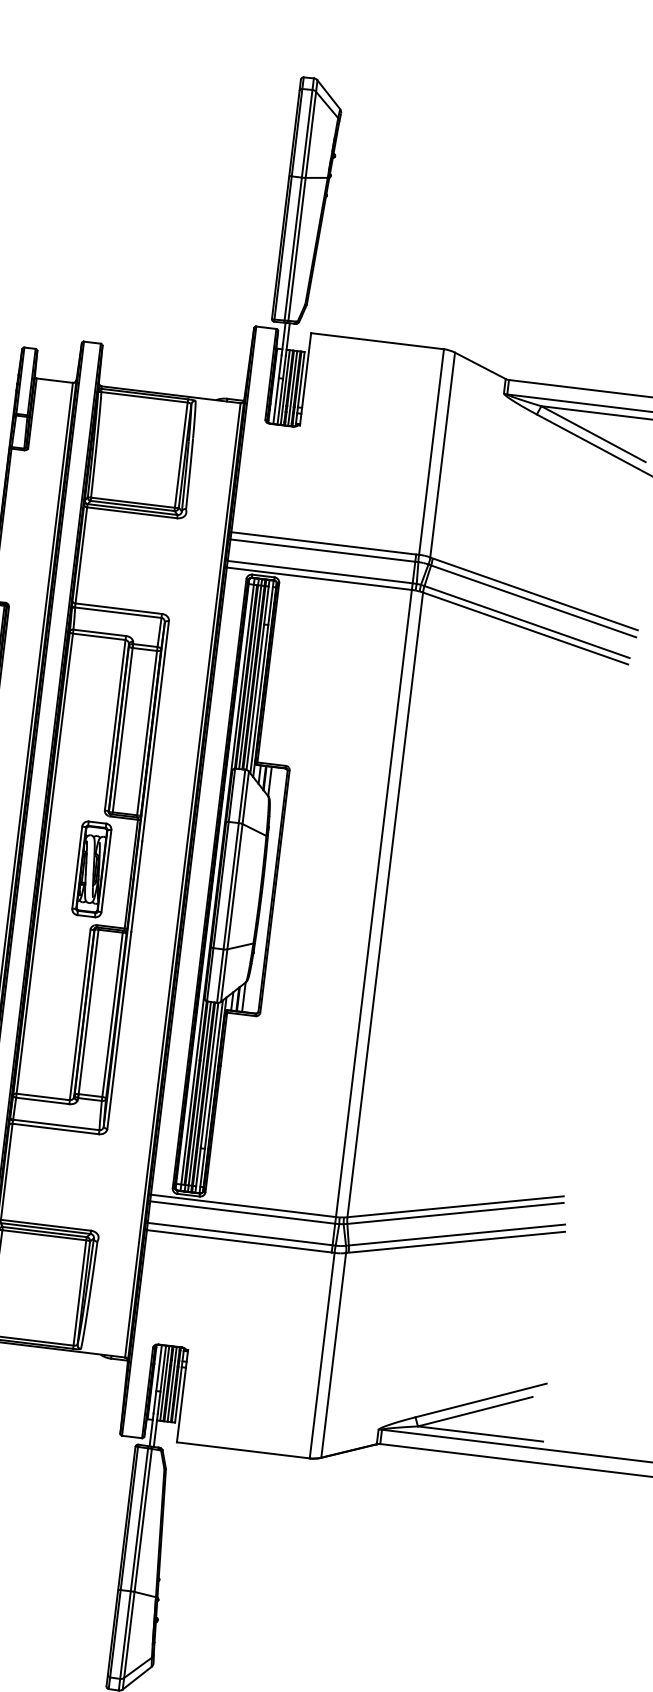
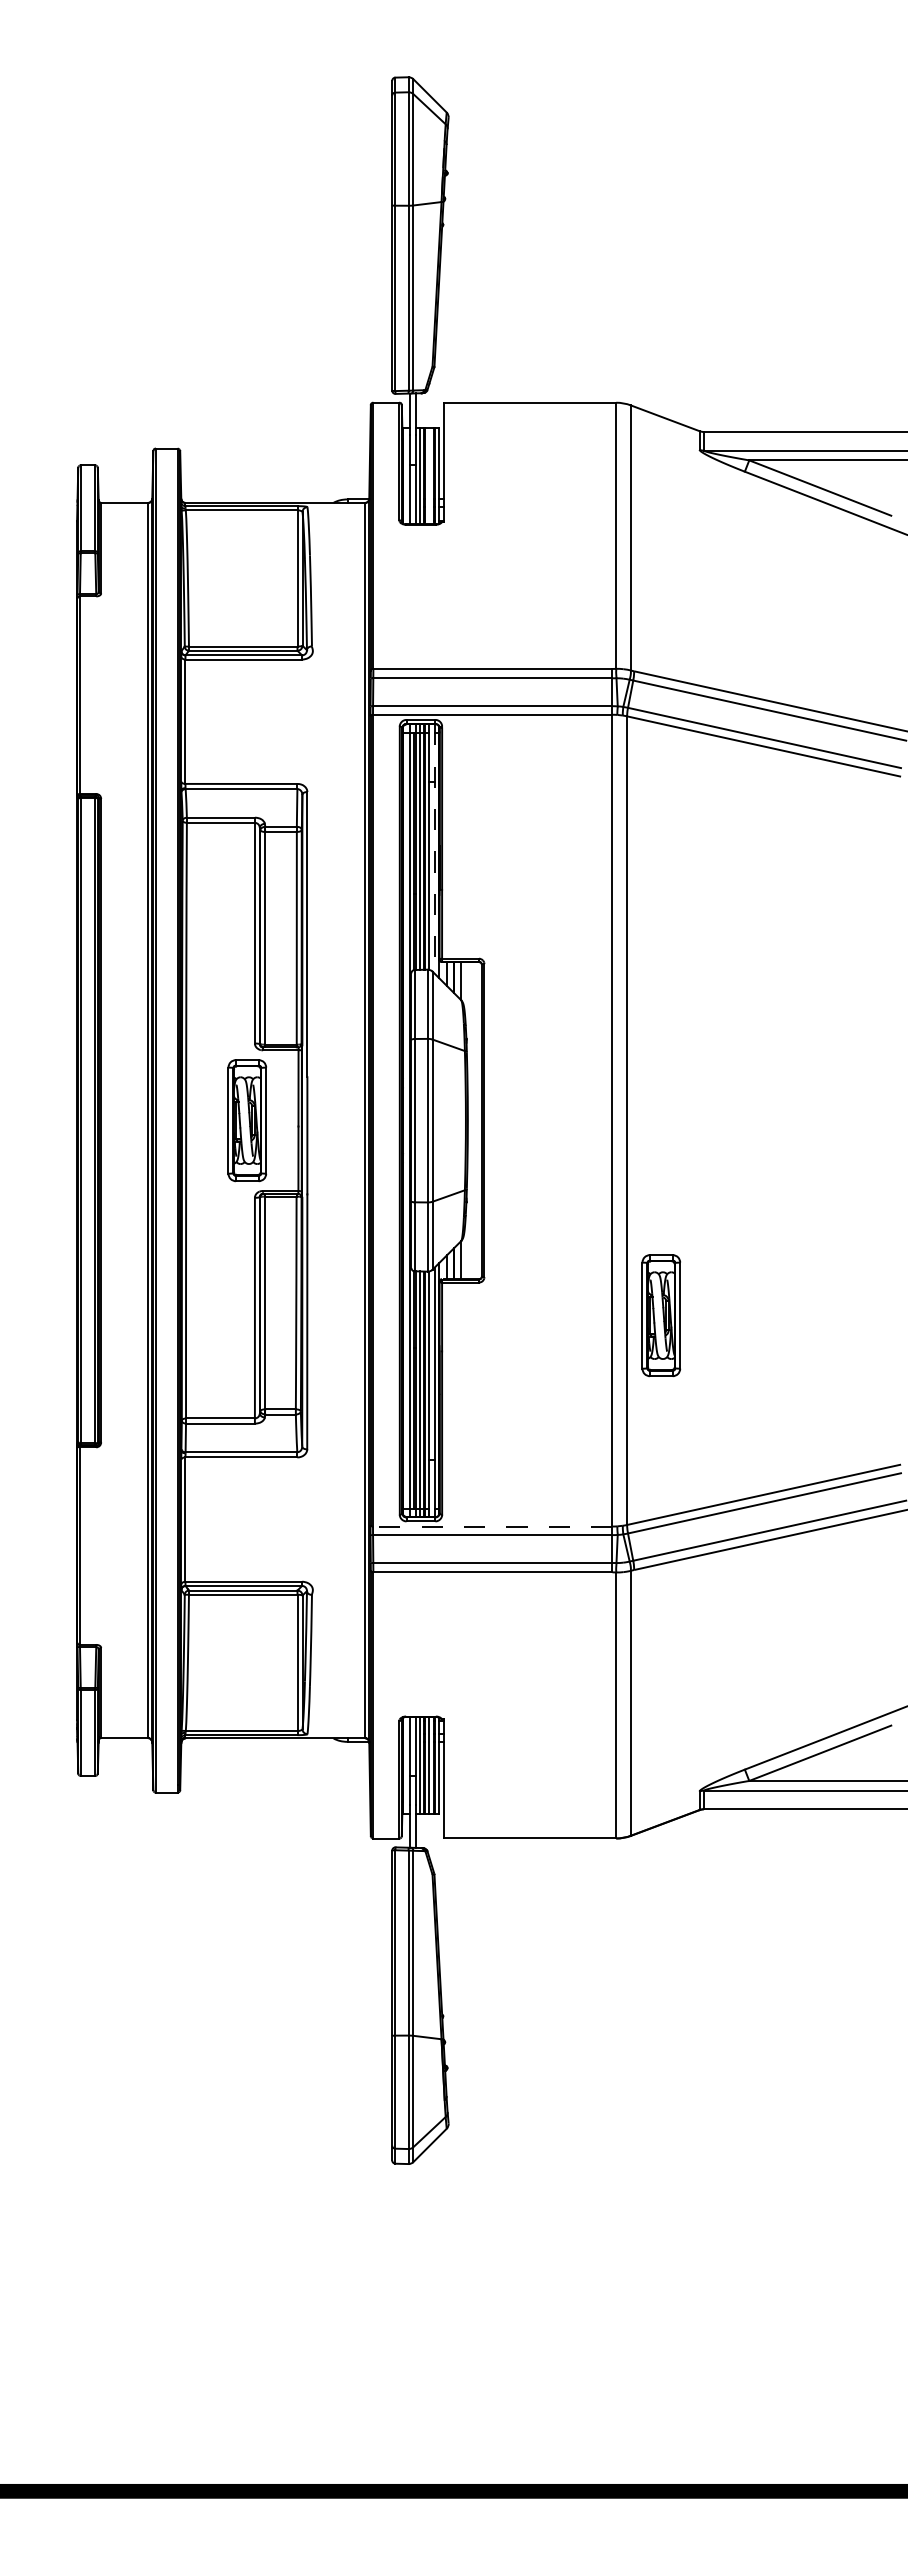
line: (292, 387) -> (429, 475), removed
line: (261, 676) -> (434, 848), solid -> dashed
part: (393, 1058) -> (661, 1315), added
line: (243, 1205) -> (492, 1526), solid -> dashed

